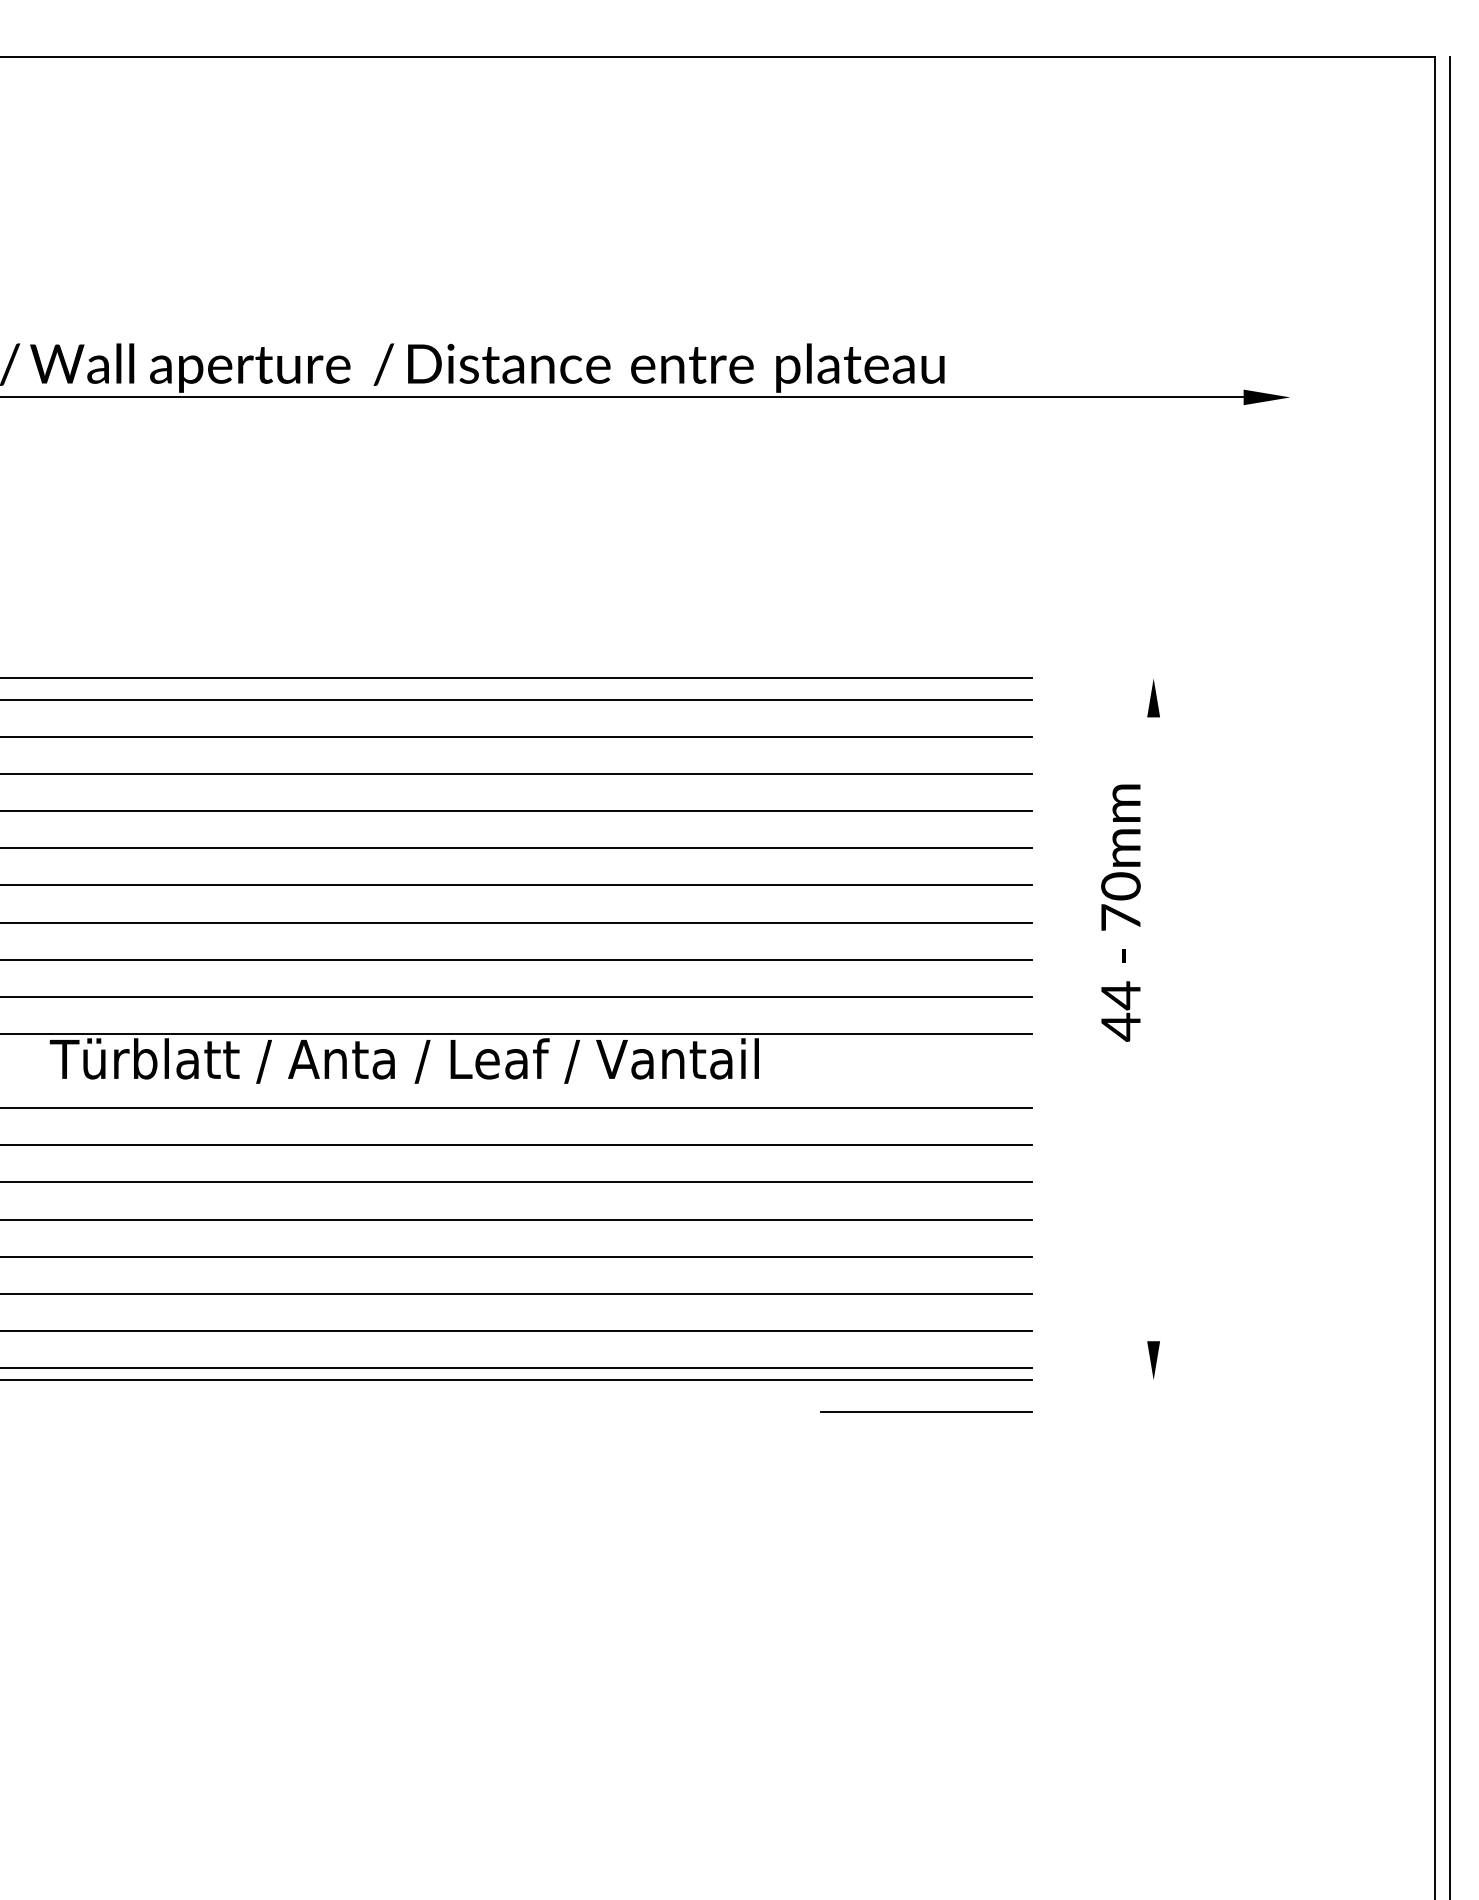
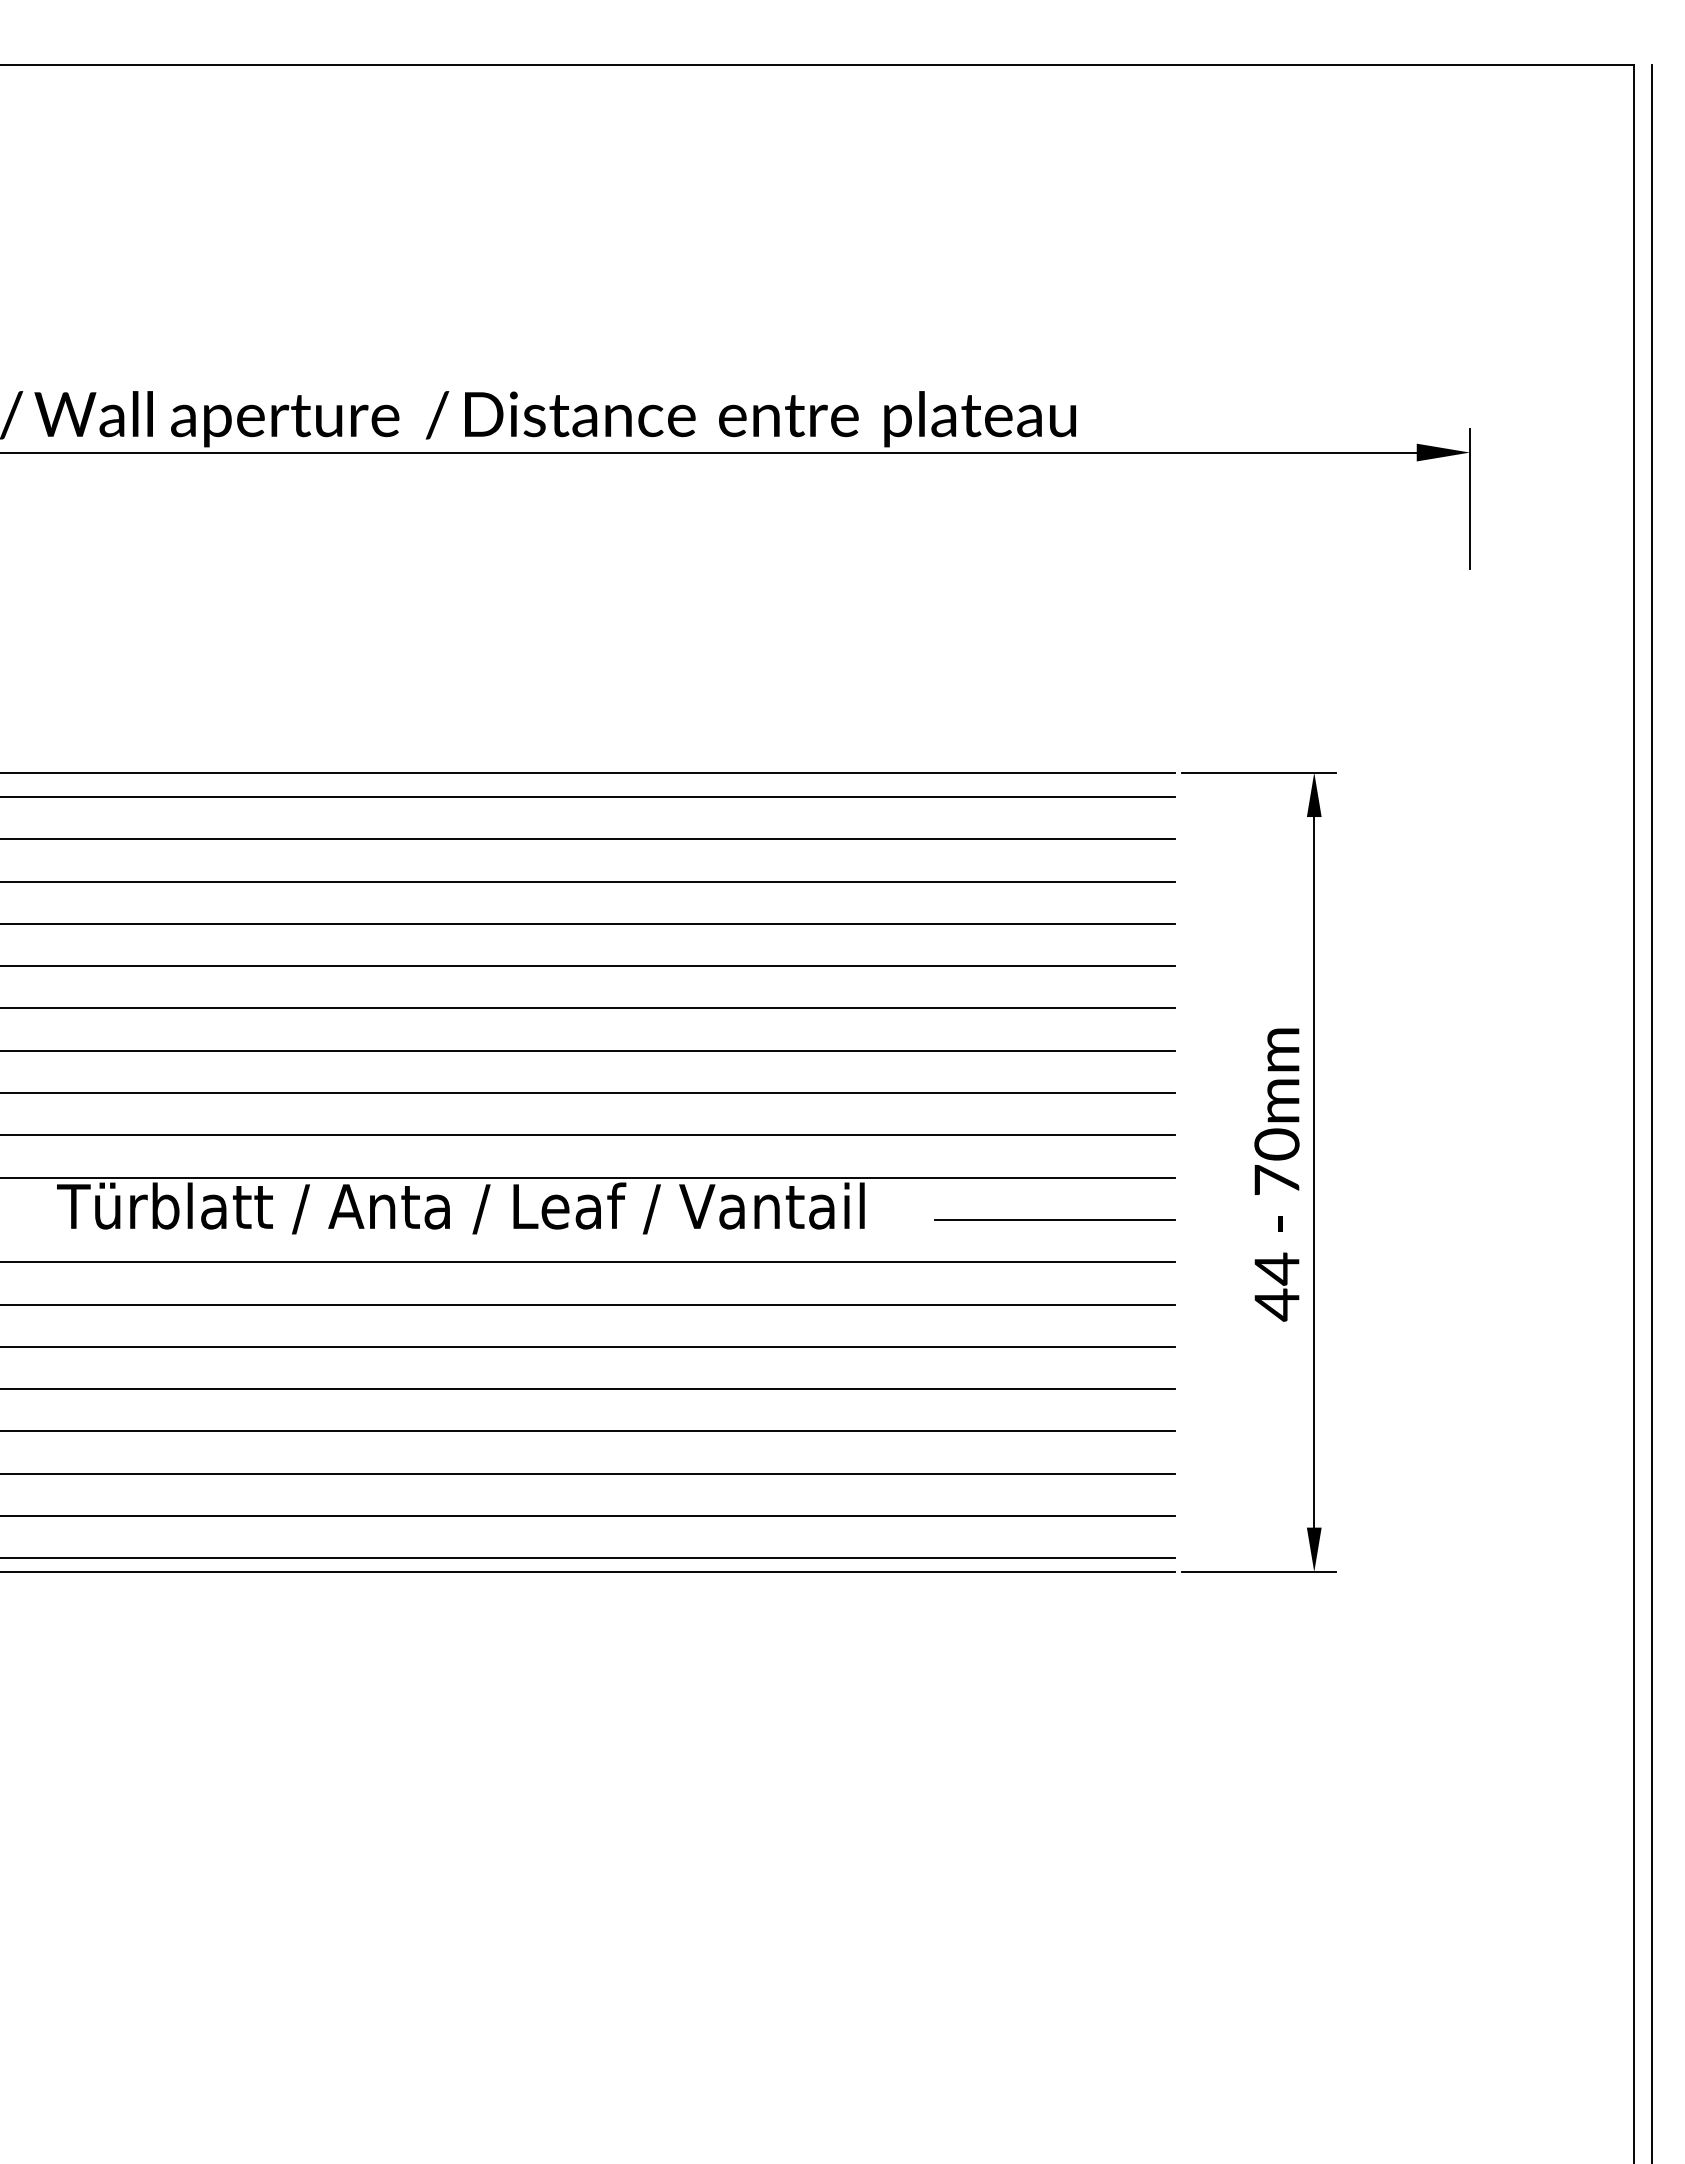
line: (1290, 438) -> (1470, 499), added
line: (1105, 678) -> (1259, 772), added
text: (1120, 912) -> (1276, 1174), moved
line: (1153, 1029) -> (1314, 1172), added
line: (1105, 1380) -> (1259, 1572), added
line: (925, 1411) -> (1054, 1219), moved

